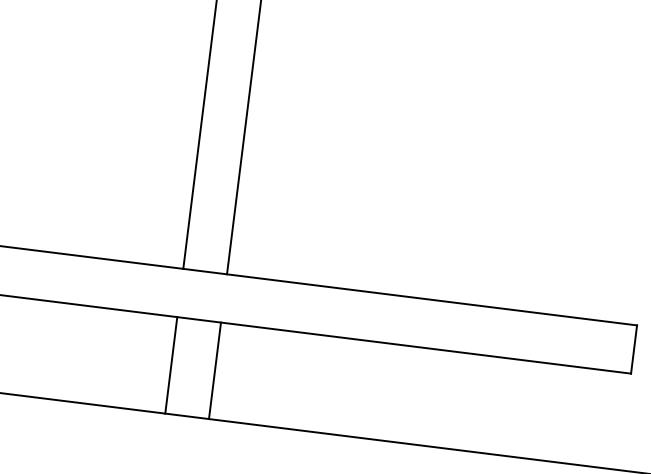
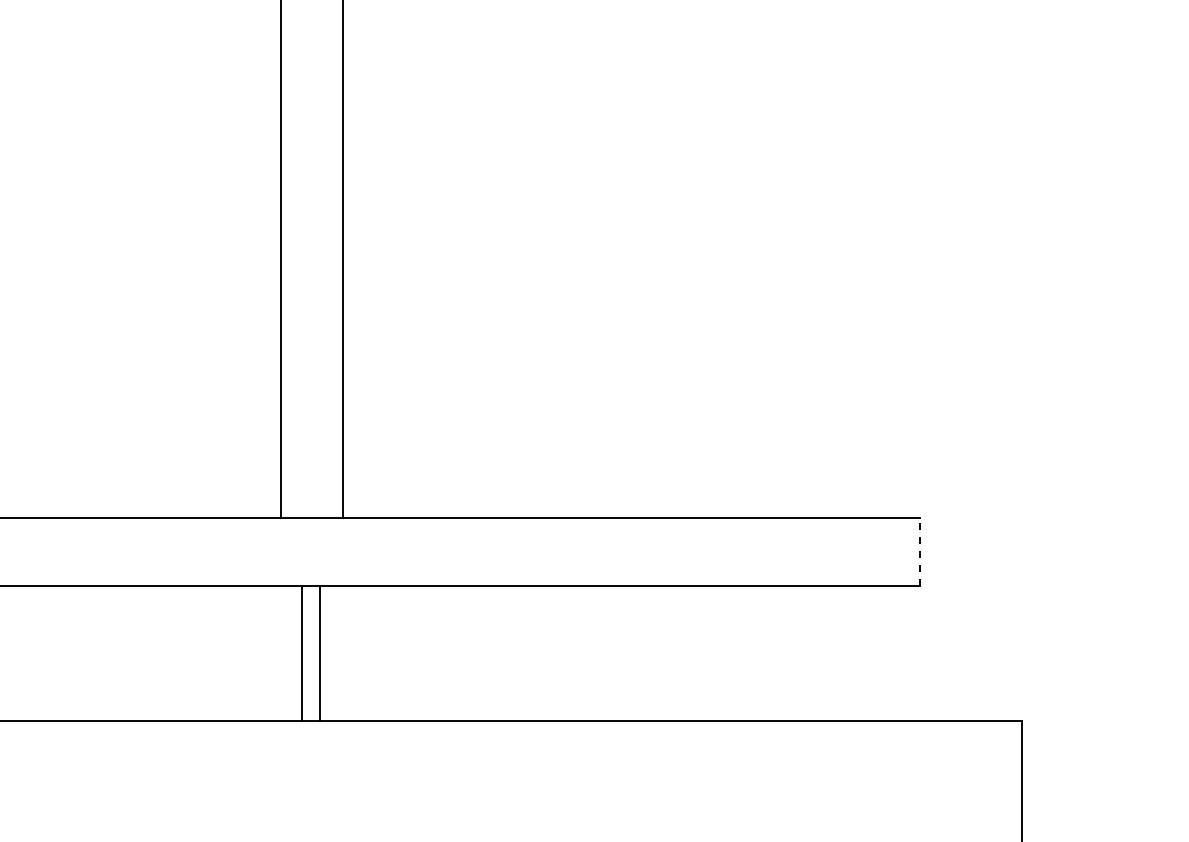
line: (634, 349) -> (920, 551), solid -> dashed
line: (171, 365) -> (320, 653), moved
line: (214, 370) -> (301, 653), moved

